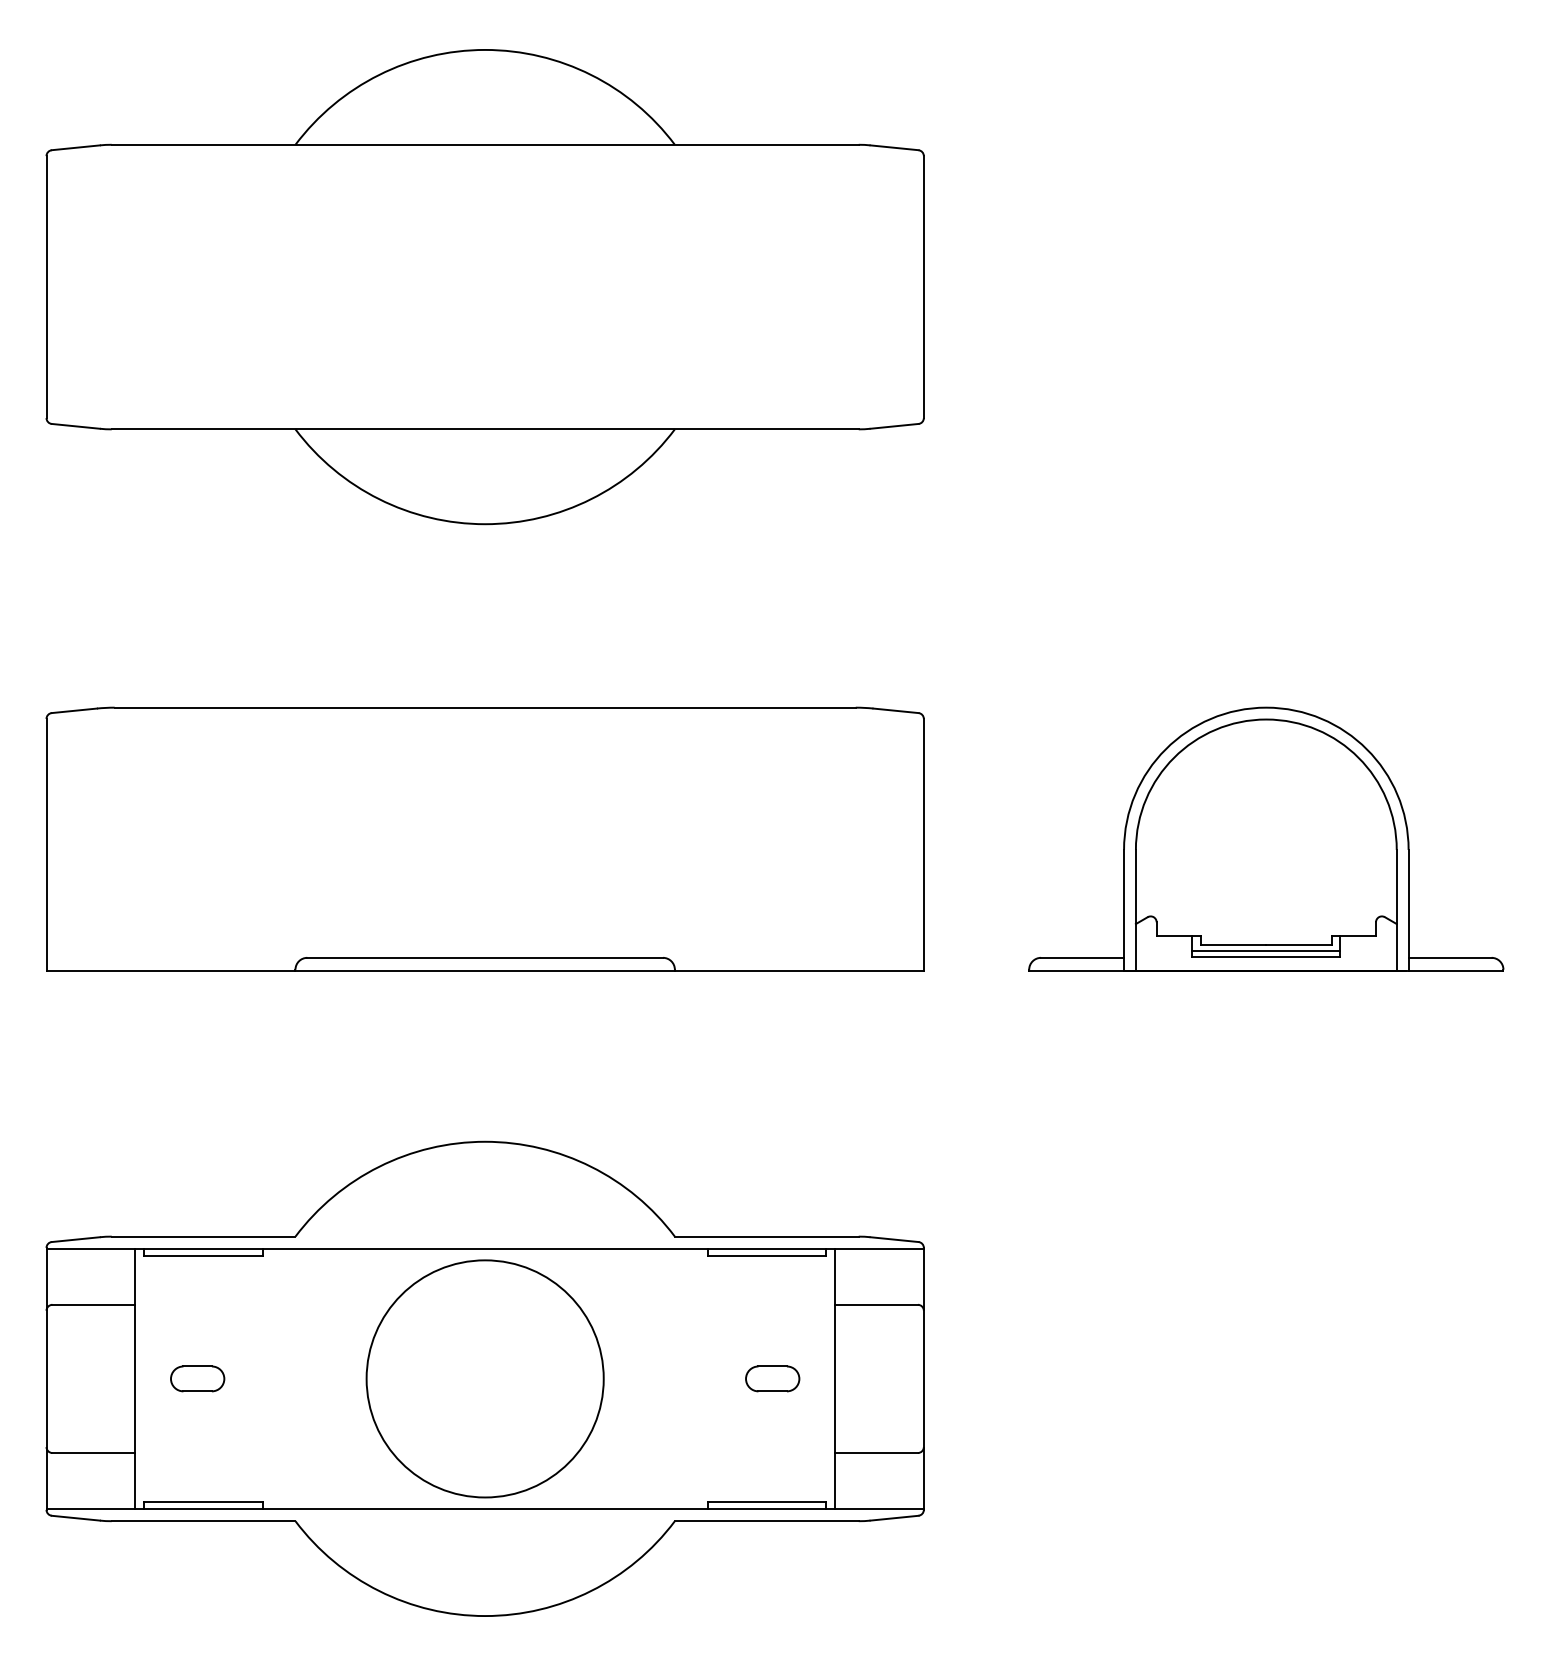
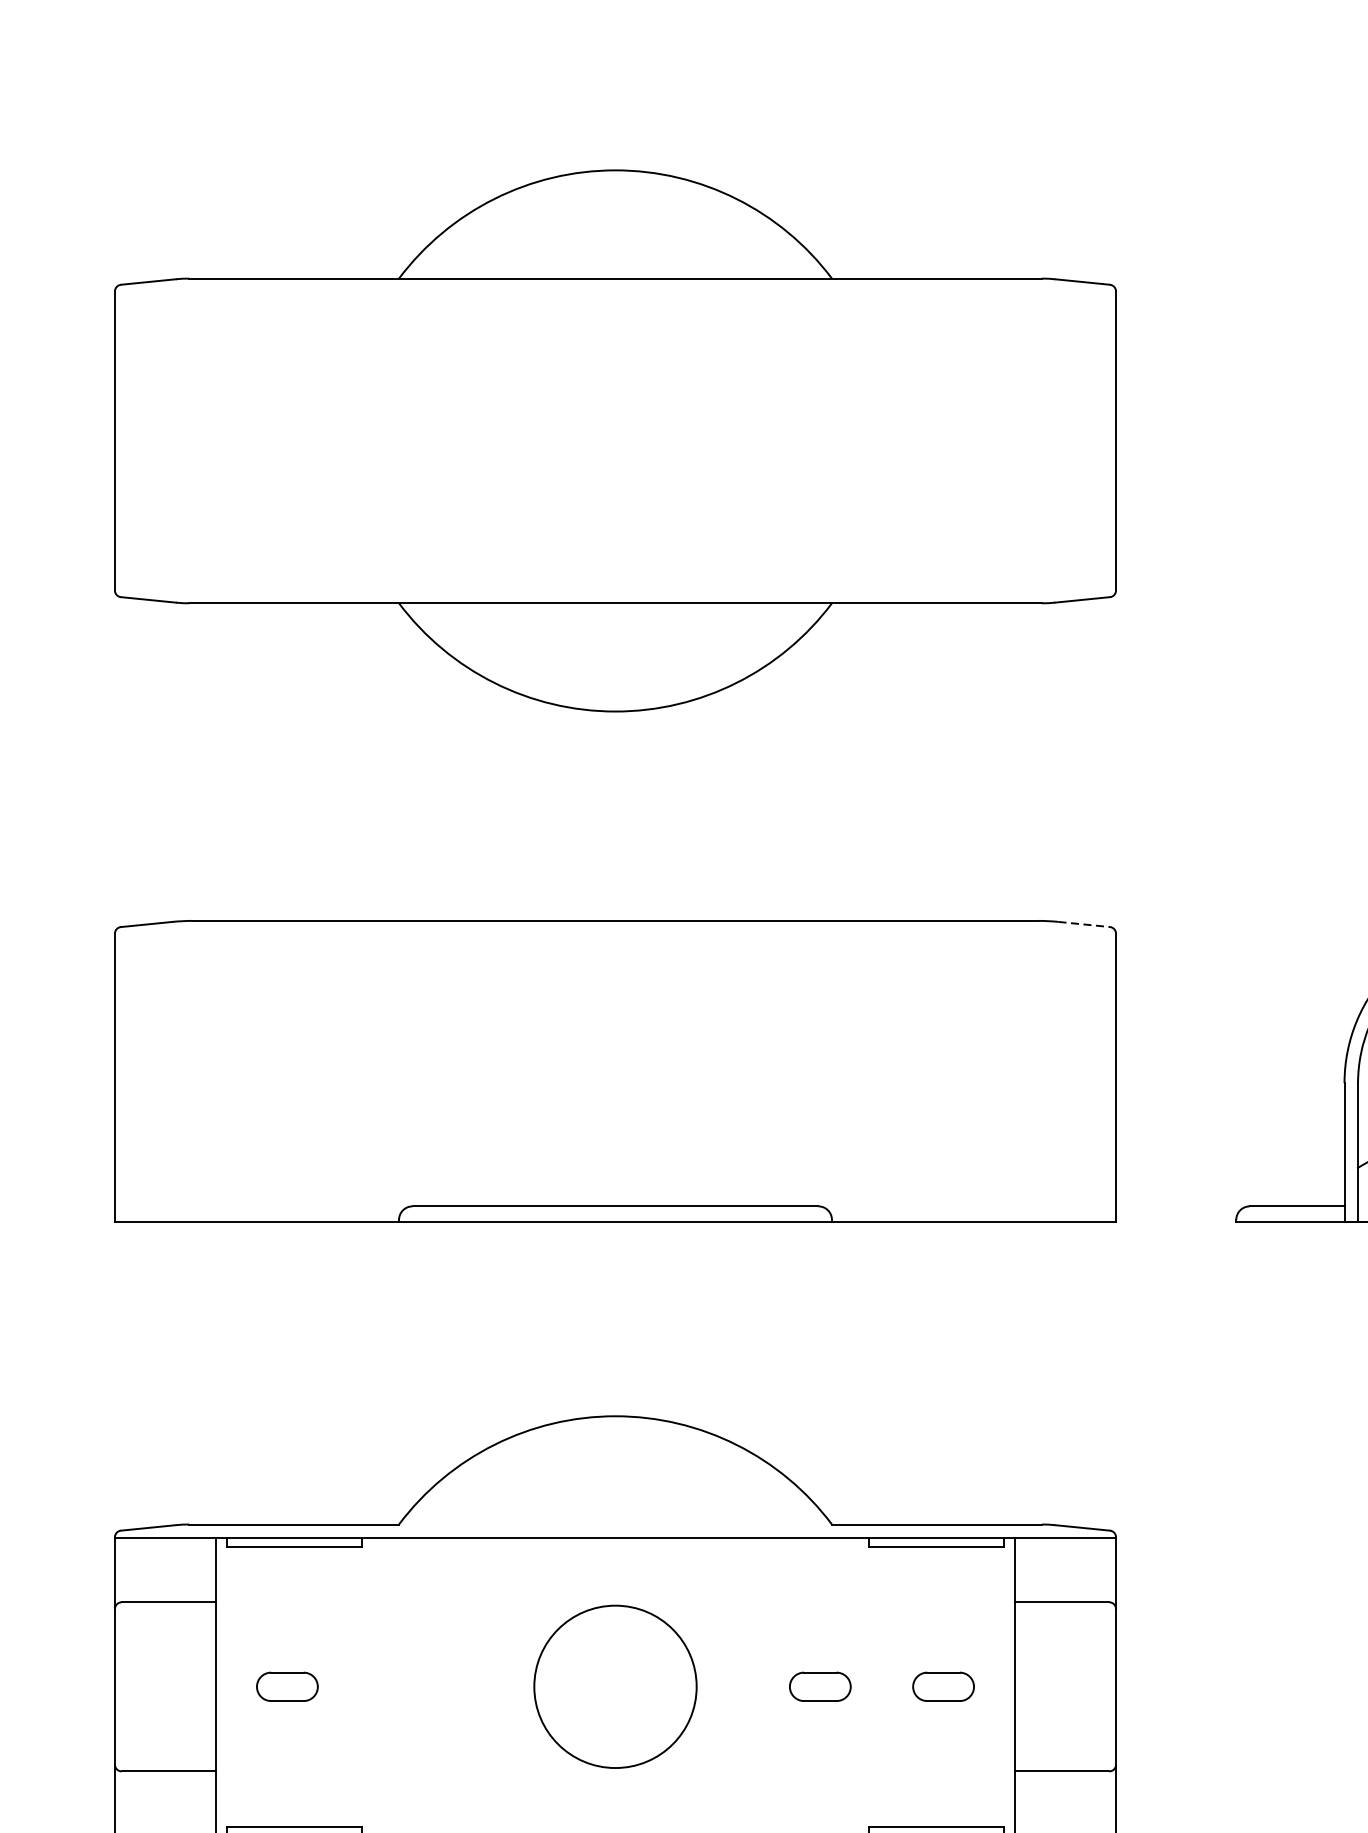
line: (895, 710) -> (1083, 924), solid -> dashed
circle: (484, 1378) -> (614, 1686), size x0.6
part: (664, 1378) -> (820, 1686), added

